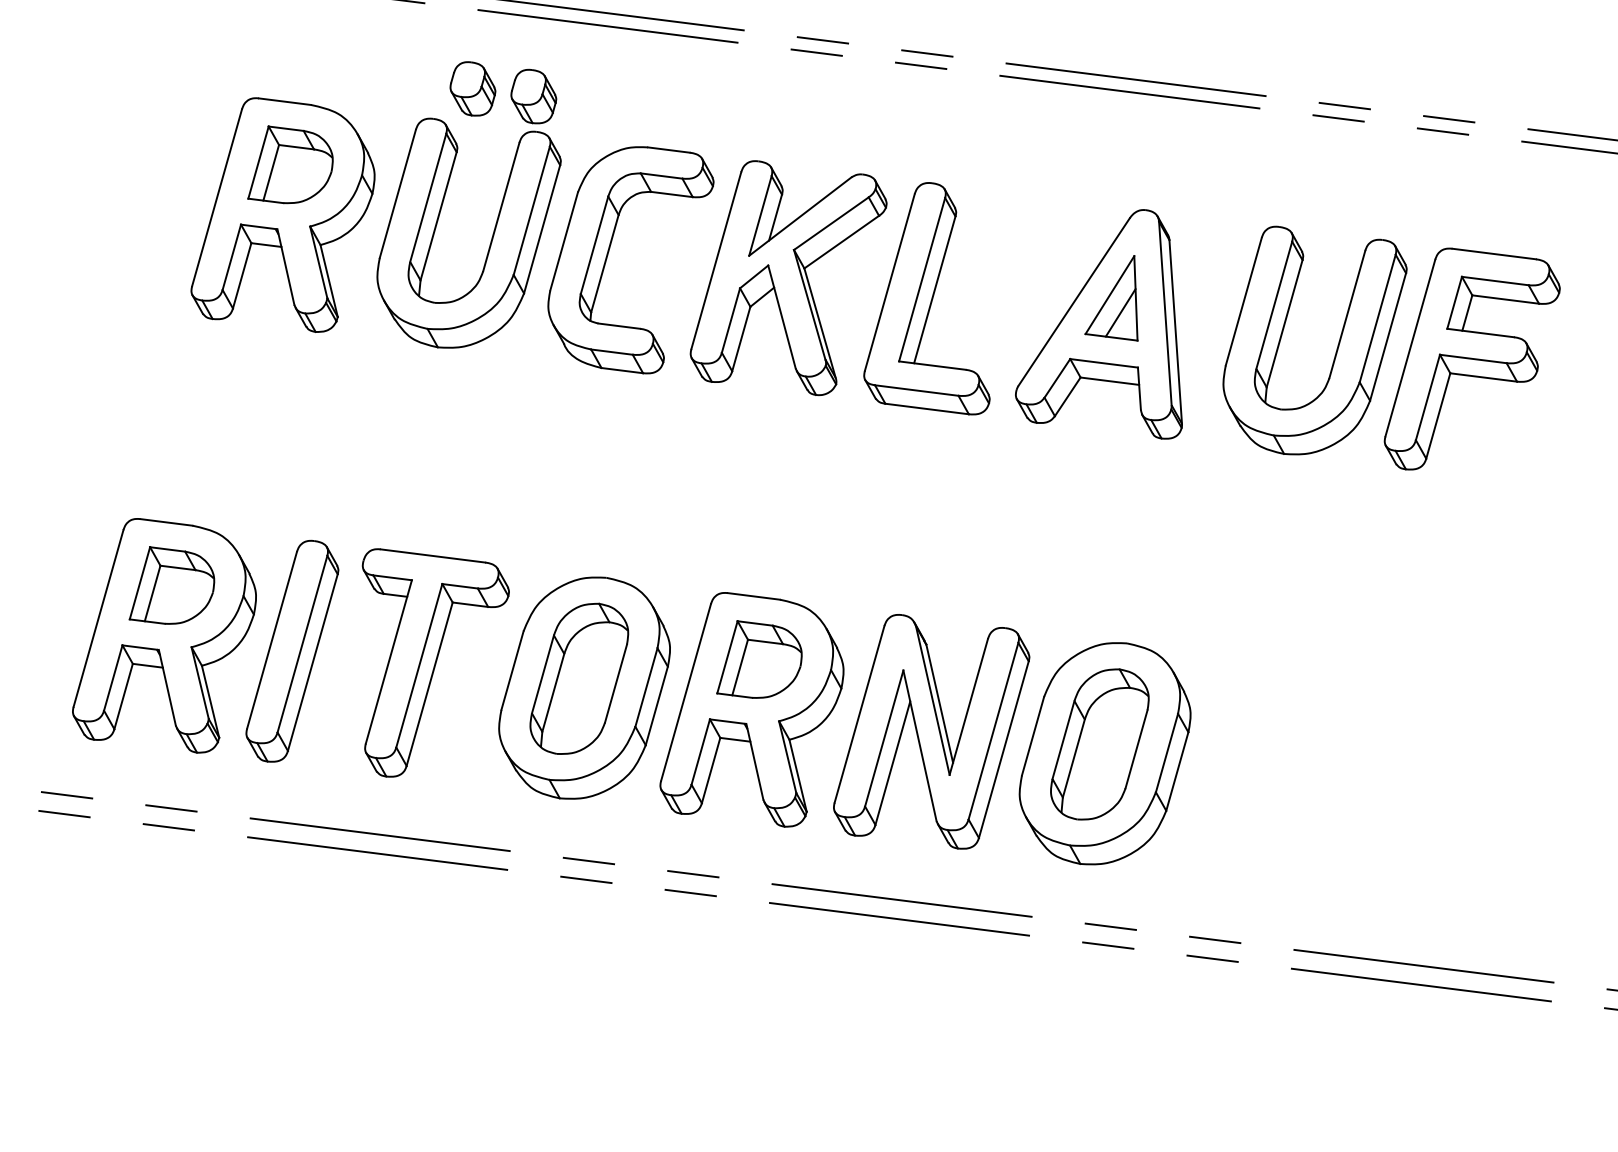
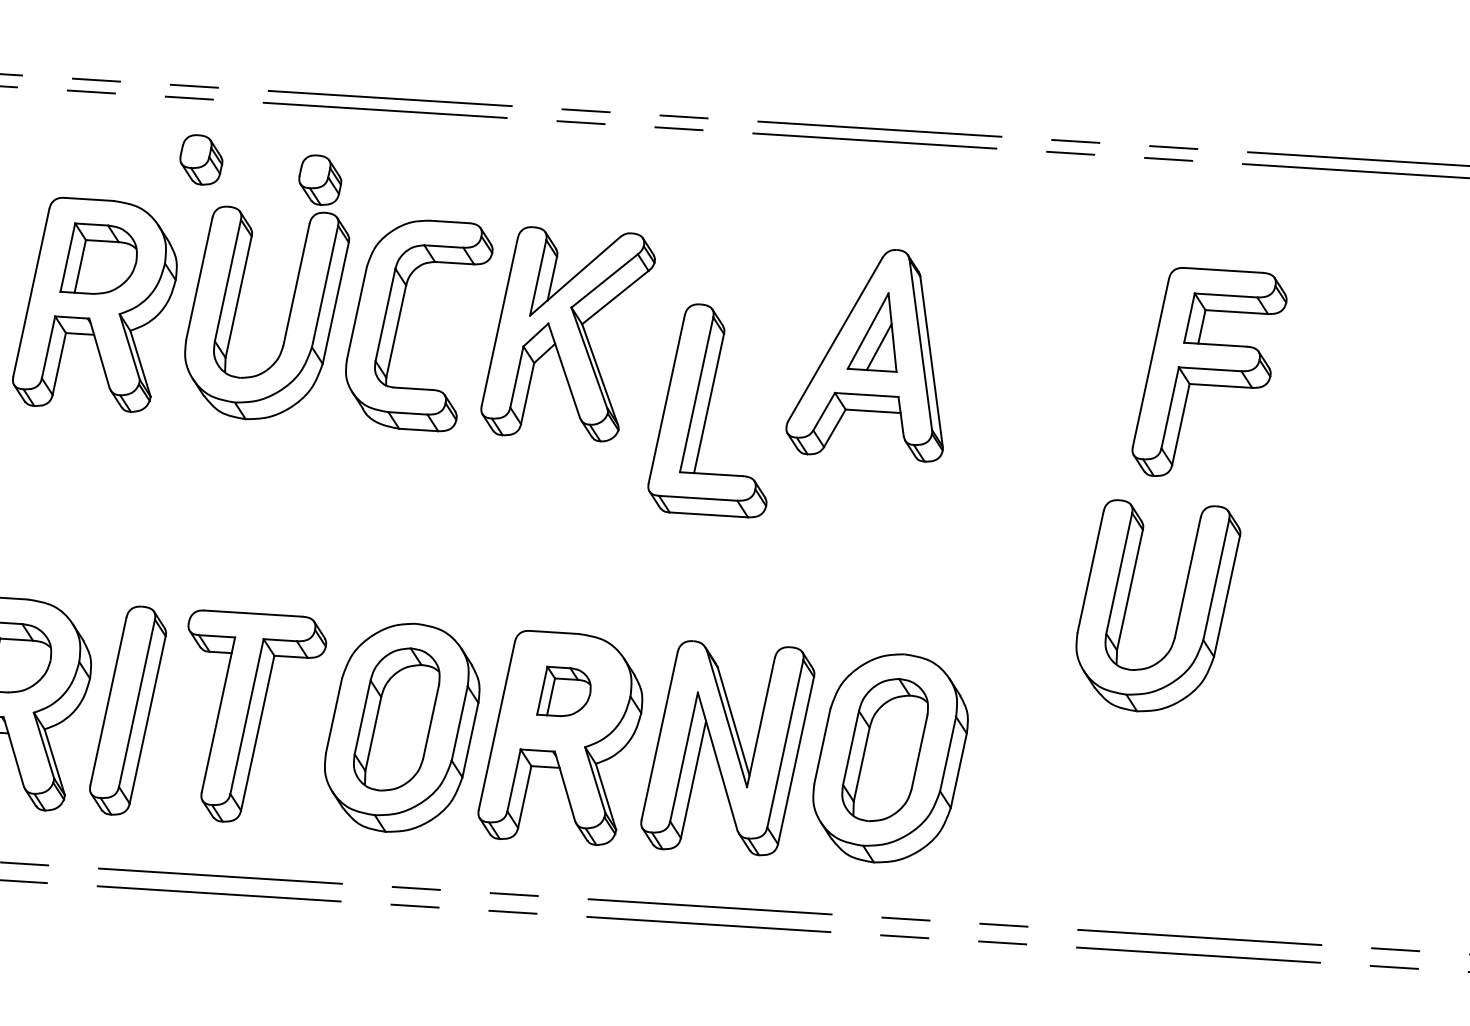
part: (472, 88) -> (200, 159), moved
part: (926, 298) -> (701, 412), moved
part: (1336, 348) -> (1179, 610), moved
part: (759, 659) -> (563, 690), size x0.7

